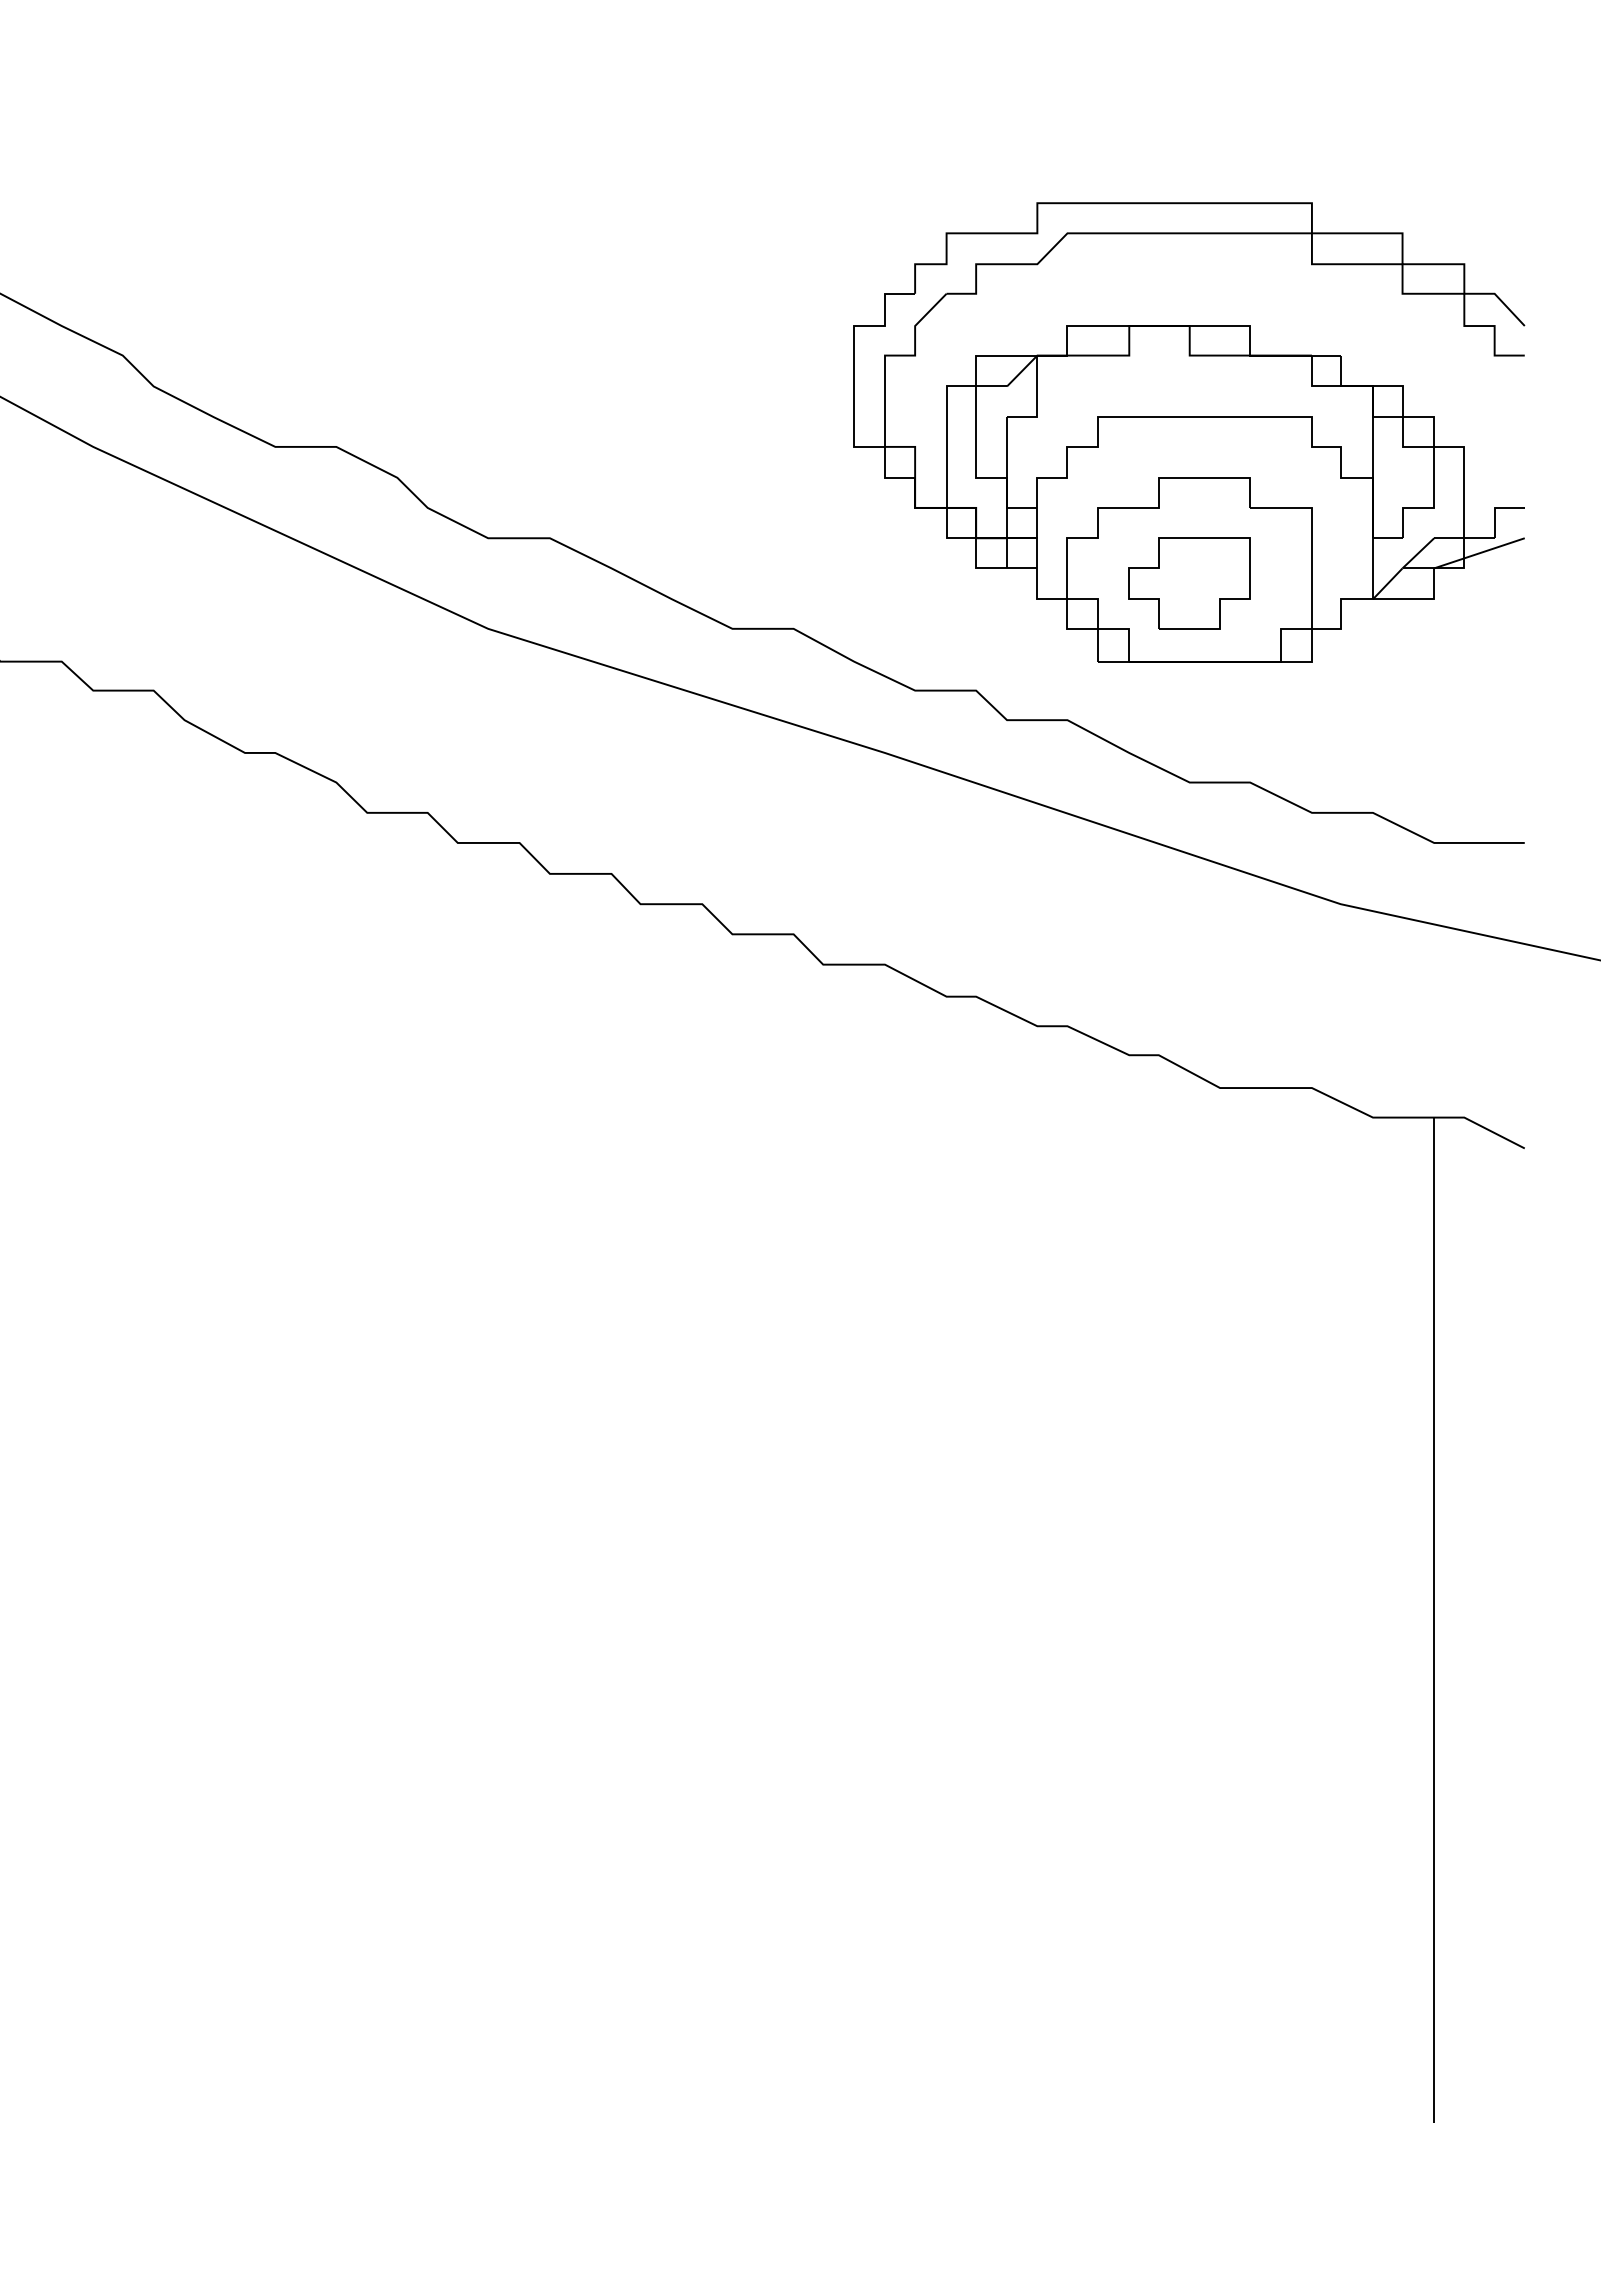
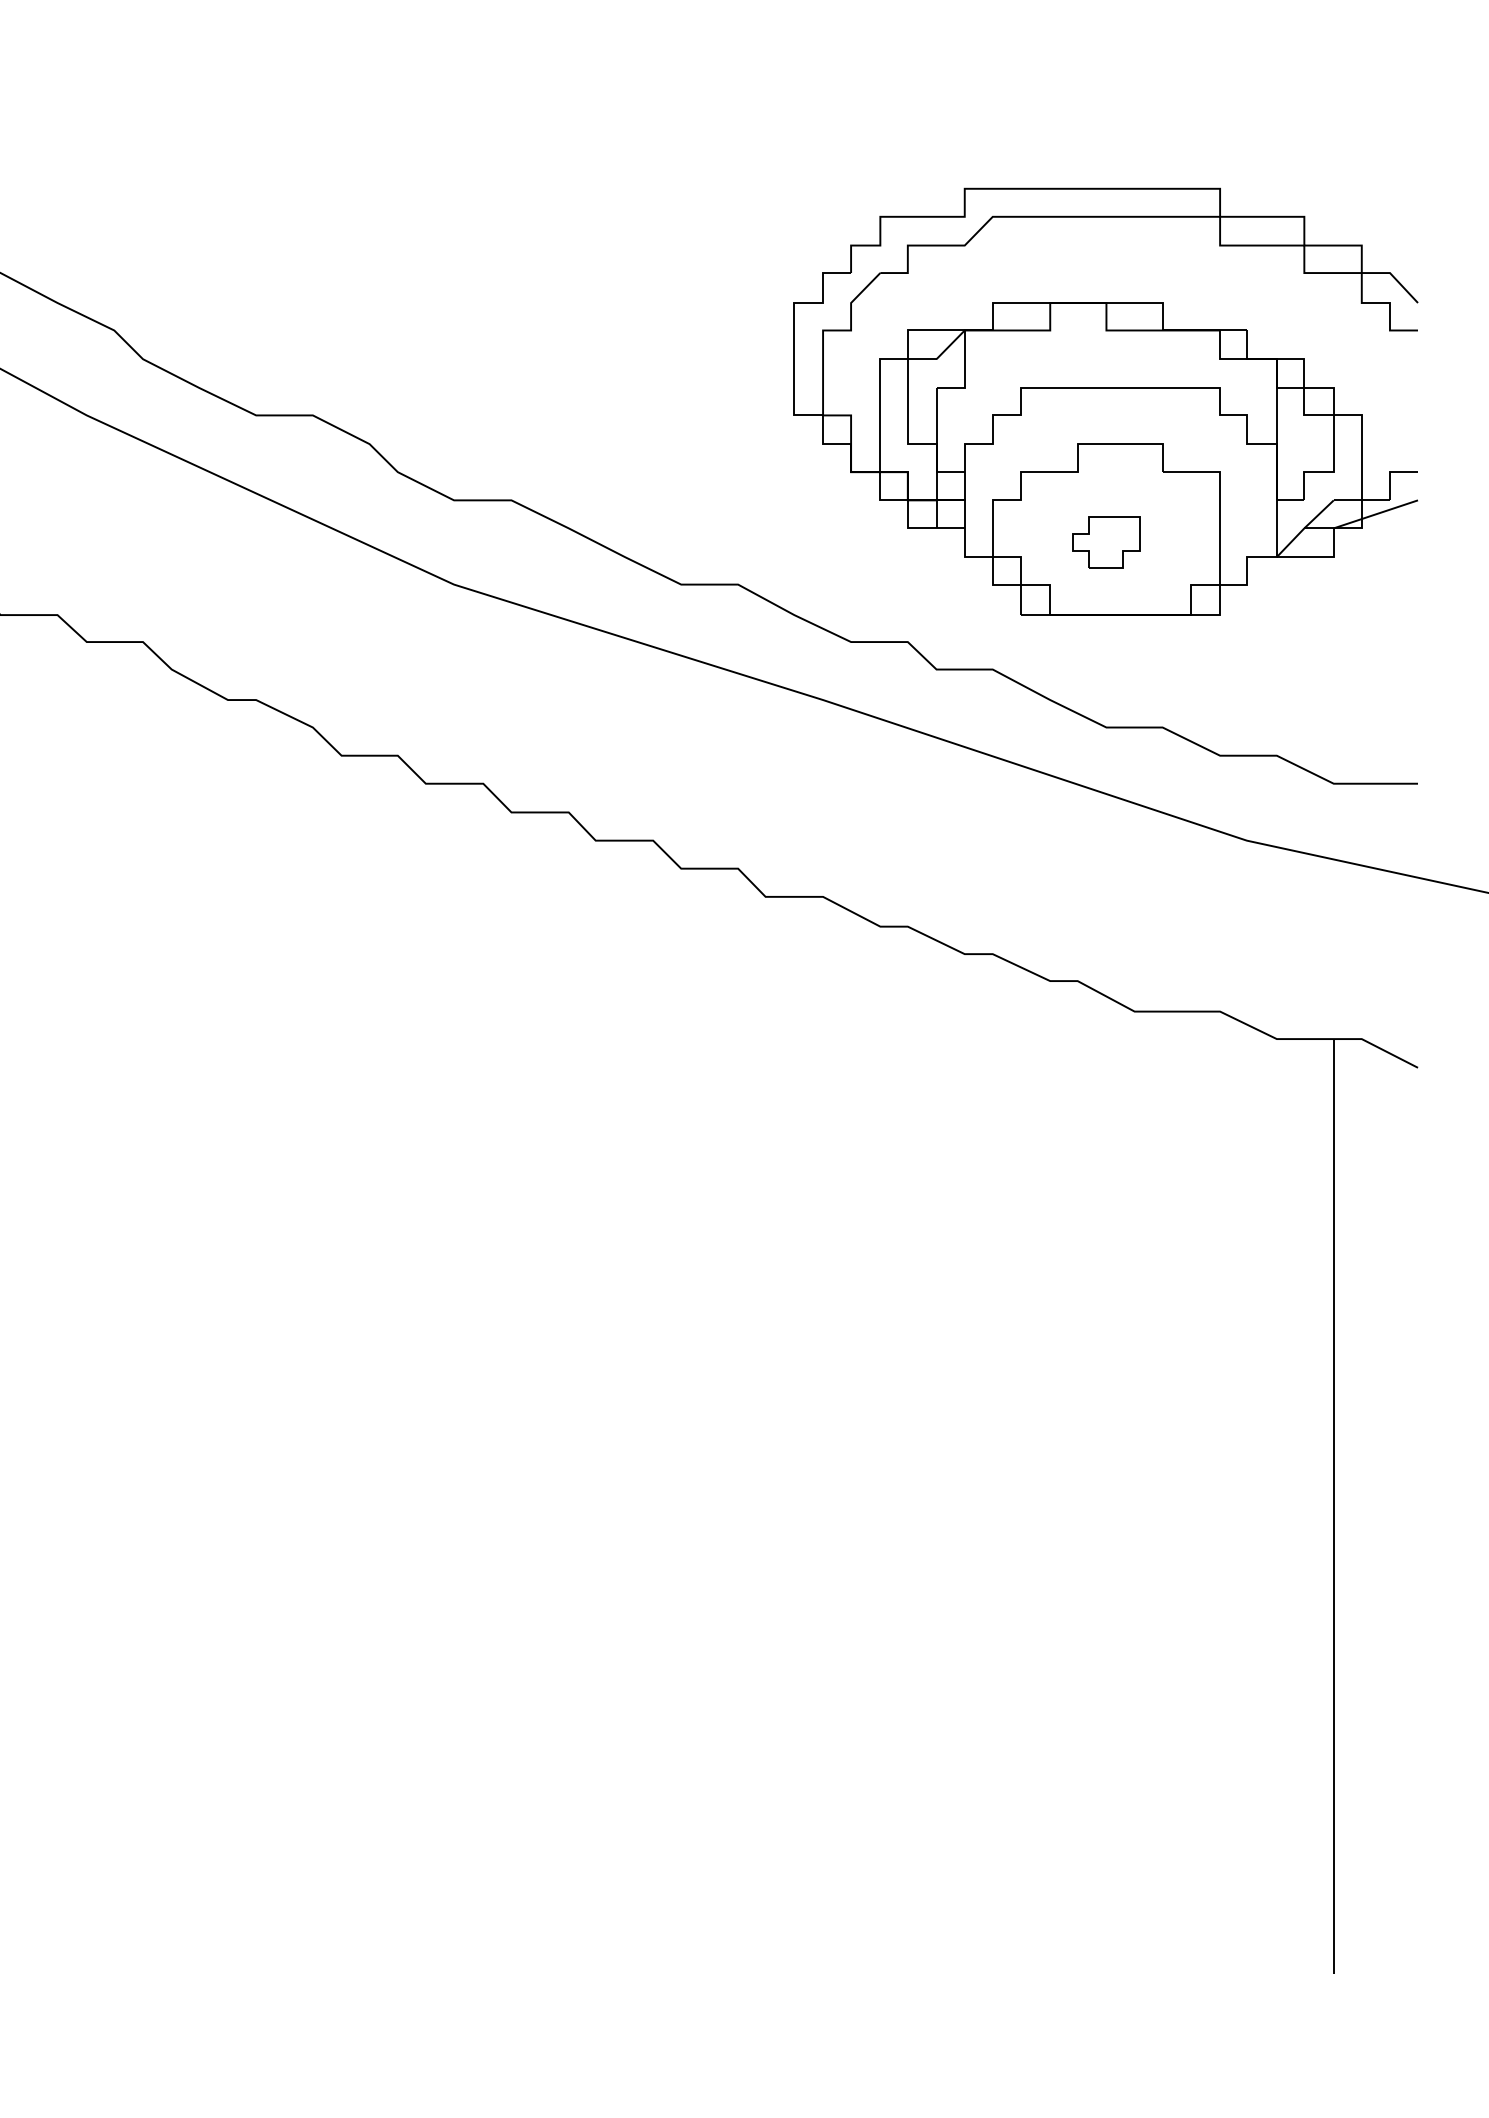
part: (1189, 583) -> (1106, 542), size x0.6

